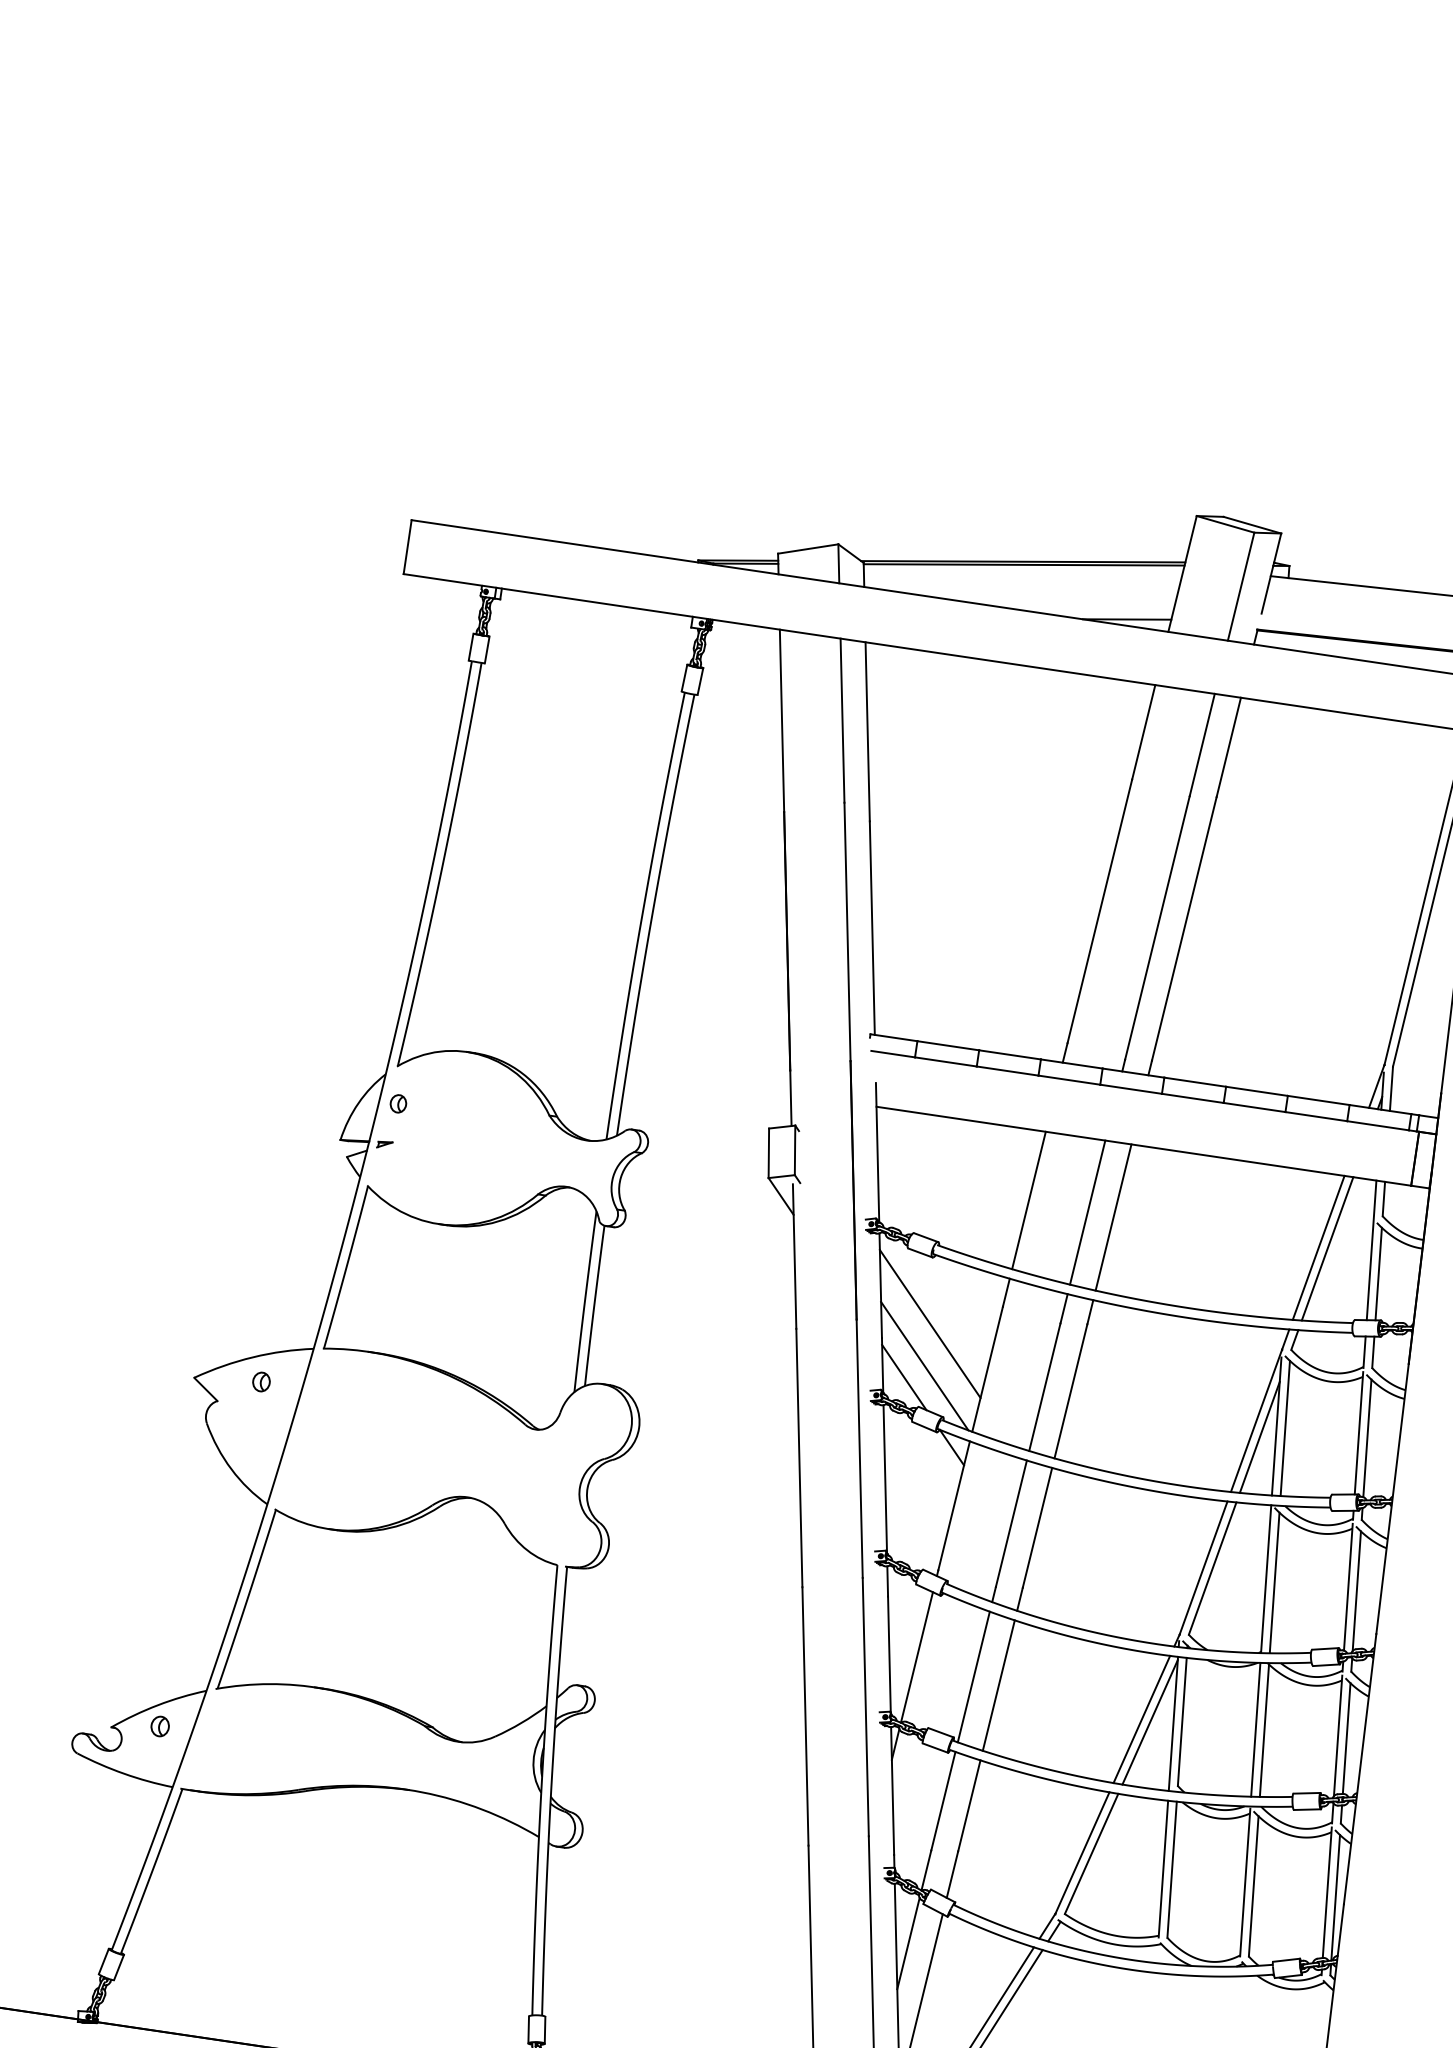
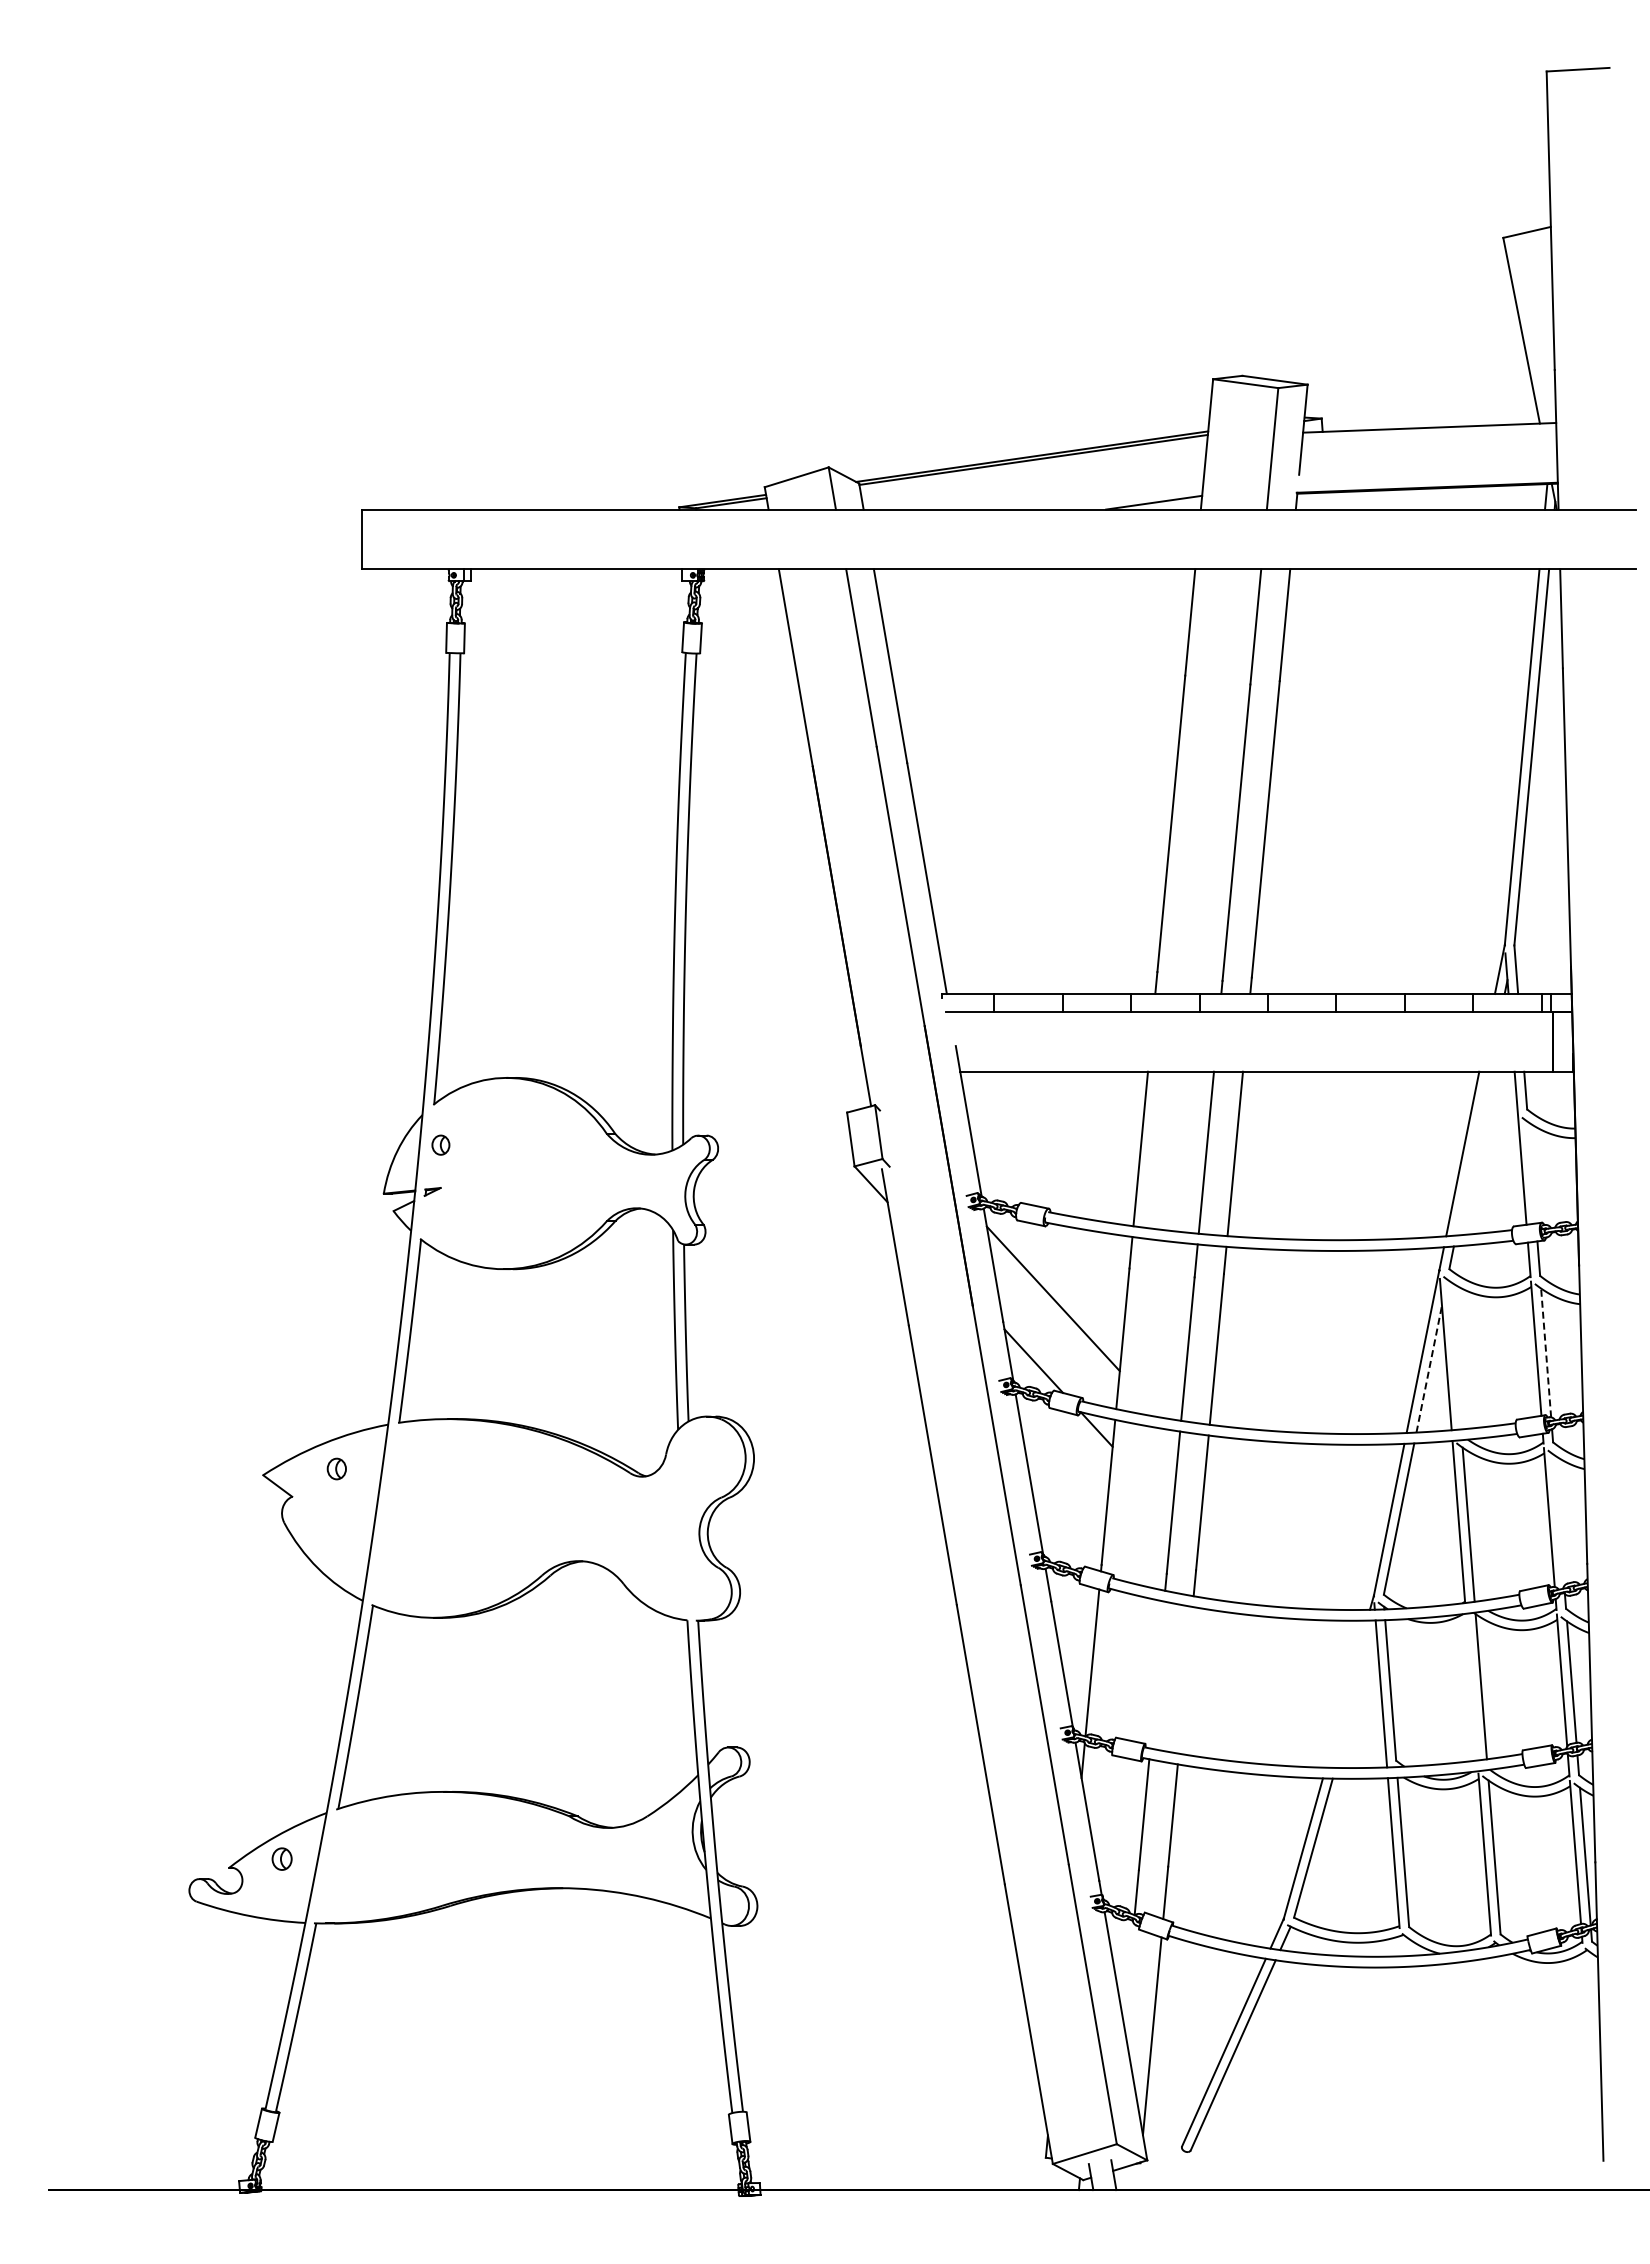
line: (1327, 1248) -> (1472, 1153), removed
line: (1379, 1273) -> (1532, 1172), removed
line: (924, 1366) -> (1053, 1345), removed
line: (1285, 1428) -> (1455, 1355), removed
line: (1260, 1437) -> (1429, 1369), solid -> dashed
line: (1367, 1438) -> (1546, 1352), solid -> dashed
line: (1357, 1591) -> (1559, 1520), removed
line: (974, 1676) -> (1157, 1674), removed
line: (998, 1684) -> (1185, 1679), removed
line: (1141, 1718) -> (1345, 1693), removed
line: (1149, 1721) -> (1355, 1695), removed
line: (1255, 1729) -> (1471, 1686), removed
line: (908, 1943) -> (1128, 1974), removed

